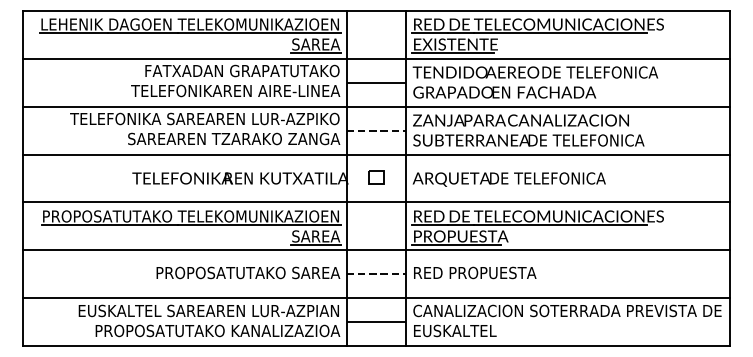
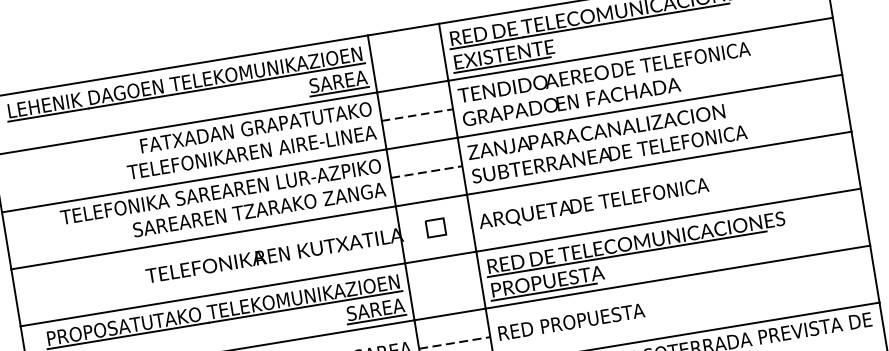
line: (376, 82) -> (417, 115), solid -> dashed

